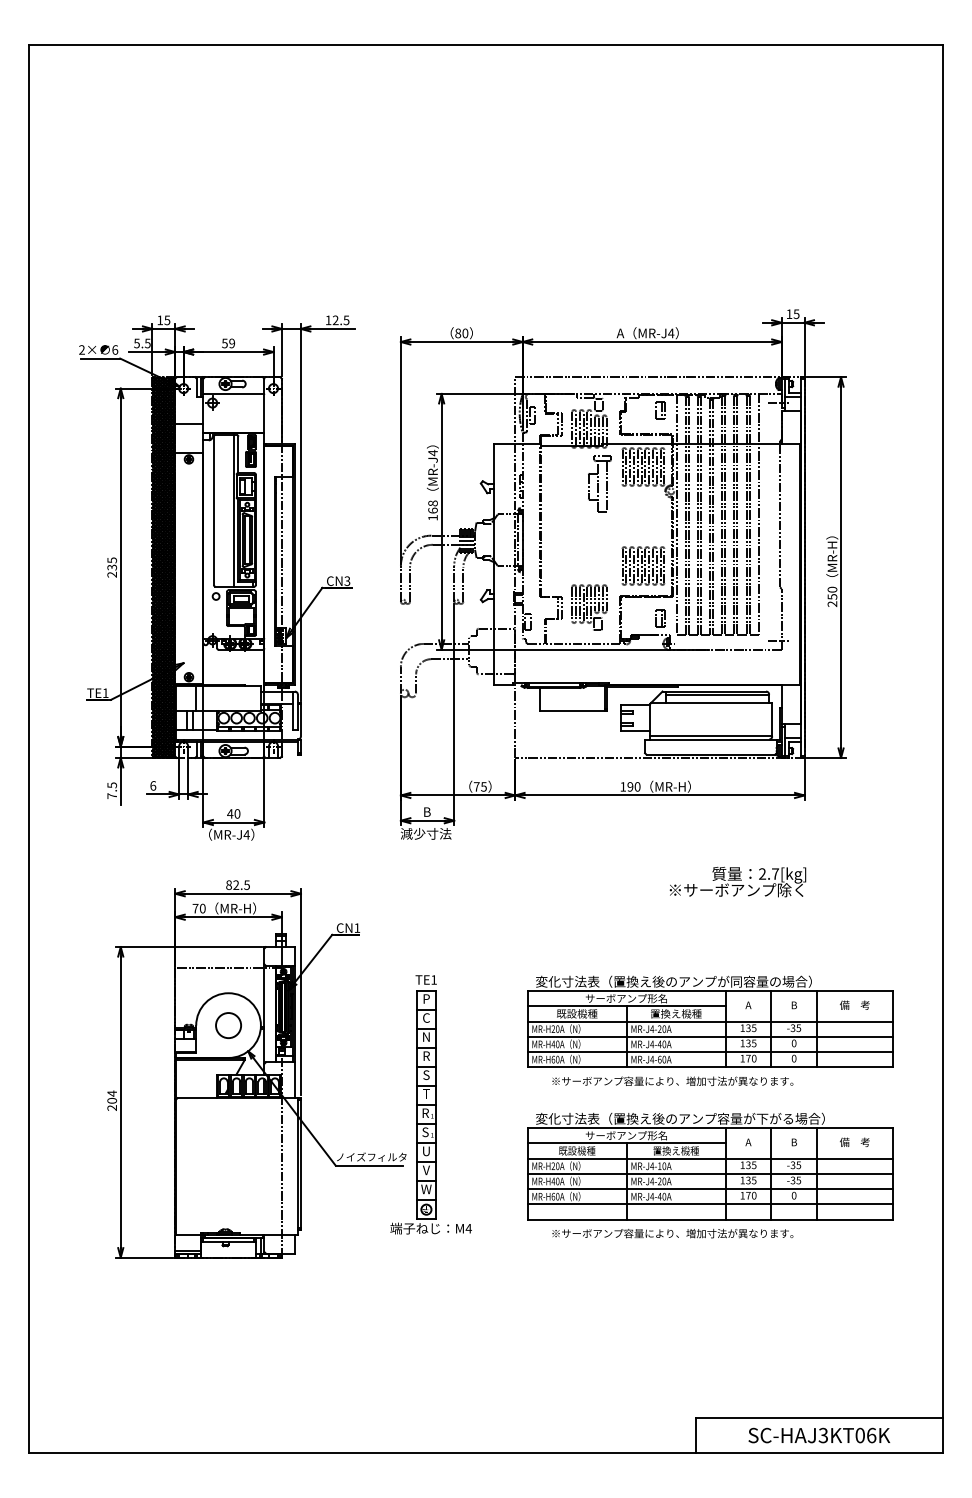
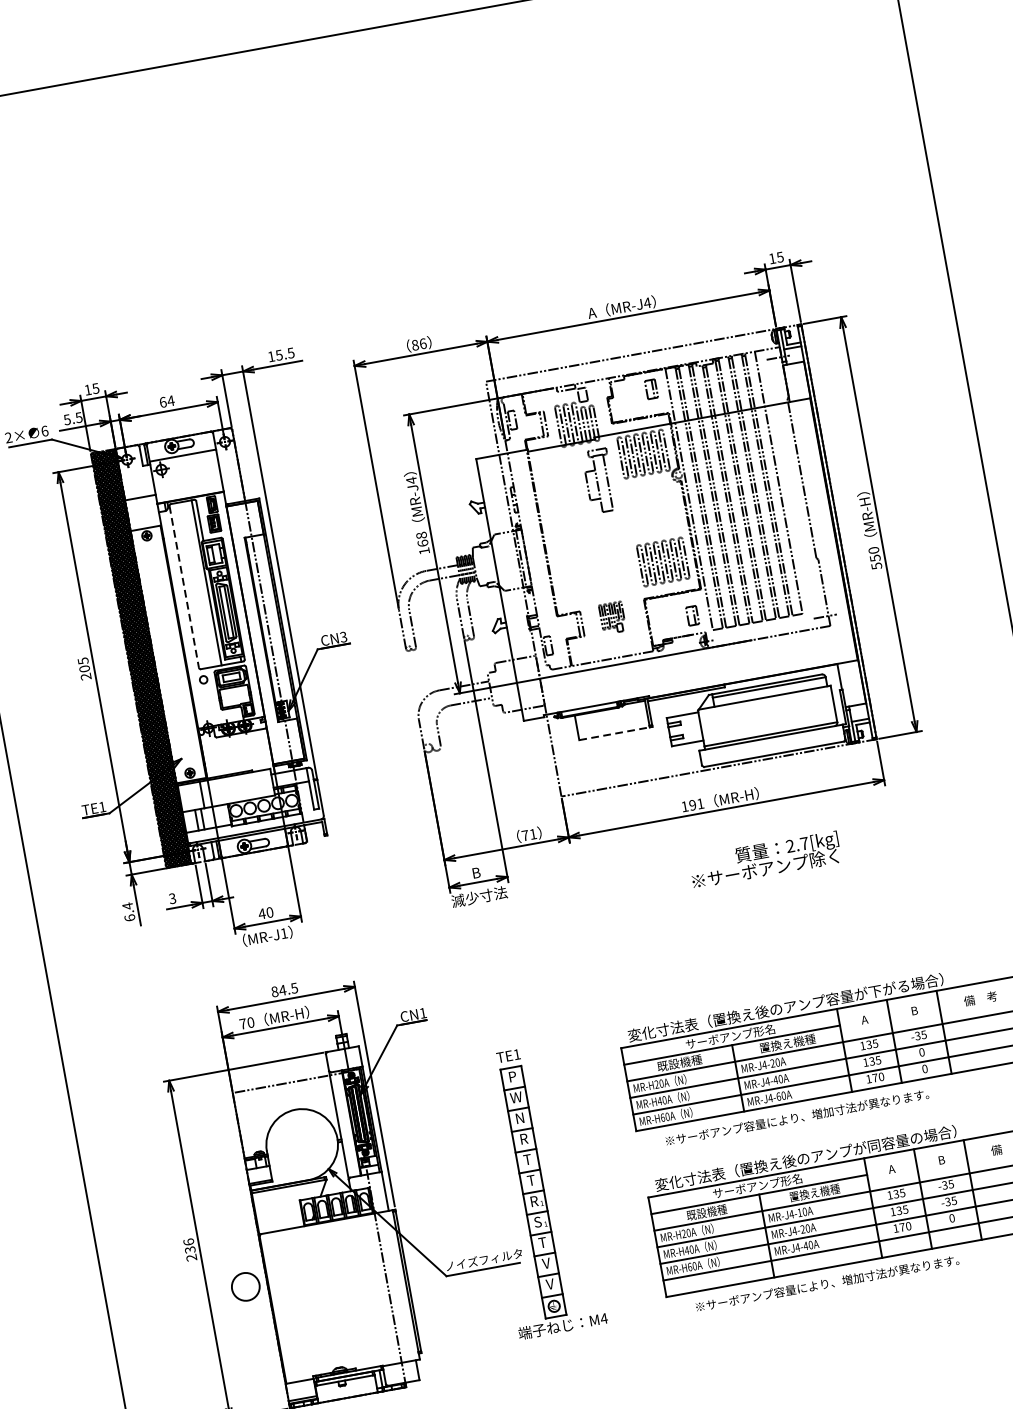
text: (335, 320) -> (279, 355), 12.5 -> 15.5
text: (465, 333) -> (423, 343), 80 -> 86
text: (228, 343) -> (167, 401), 59 -> 64
line: (213, 511) -> (183, 587), solid -> dashed
text: (111, 567) -> (83, 668), 235 -> 205
text: (832, 603) -> (876, 565), 250 -> 550
part: (589, 607) -> (612, 617), size x0.6
line: (572, 710) -> (614, 733), solid -> dashed
text: (153, 785) -> (172, 898), 6 -> 3
text: (483, 786) -> (532, 833), 75 -> 71
text: (637, 786) -> (700, 803), 190 -> 191
text: (112, 790) -> (129, 911), 7.5 -> 6.4
text: (246, 834) -> (283, 933), MR-J4 -> MR-J1
text: (737, 881) -> (764, 859), moved
text: (236, 884) -> (282, 989), 82.5 -> 84.5
text: (770, 981) -> (883, 989), 変化寸法表（置換え後のアンプが同容量の場合） -> 変化寸法表（置換え後のアンプ容量が下がる場合）
text: (426, 1017) -> (516, 1096), C -> W
circle: (228, 1025) -> (245, 1286), moved
text: (426, 1075) -> (527, 1160), S -> T
text: (112, 1096) -> (189, 1245), 204 -> 236
text: (770, 1118) -> (911, 1138), 変化寸法表（置換え後のアンプ容量が下がる場合） -> 変化寸法表（置換え後のアンプが同容量の場合）
text: (426, 1151) -> (542, 1242), U -> T
text: (426, 1189) -> (550, 1284), W -> V

